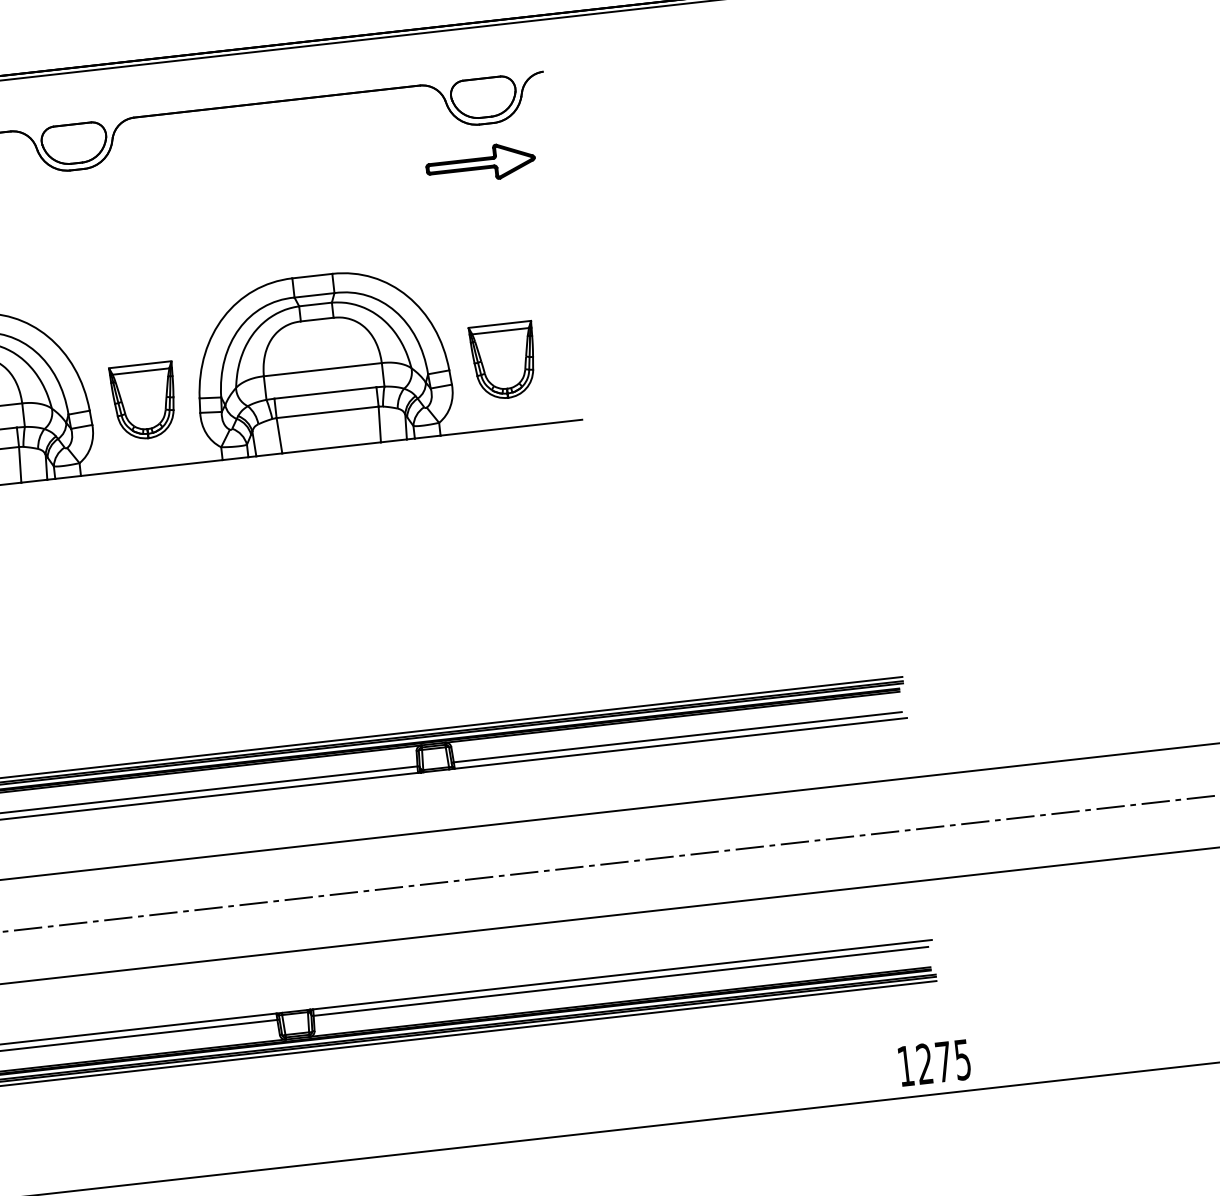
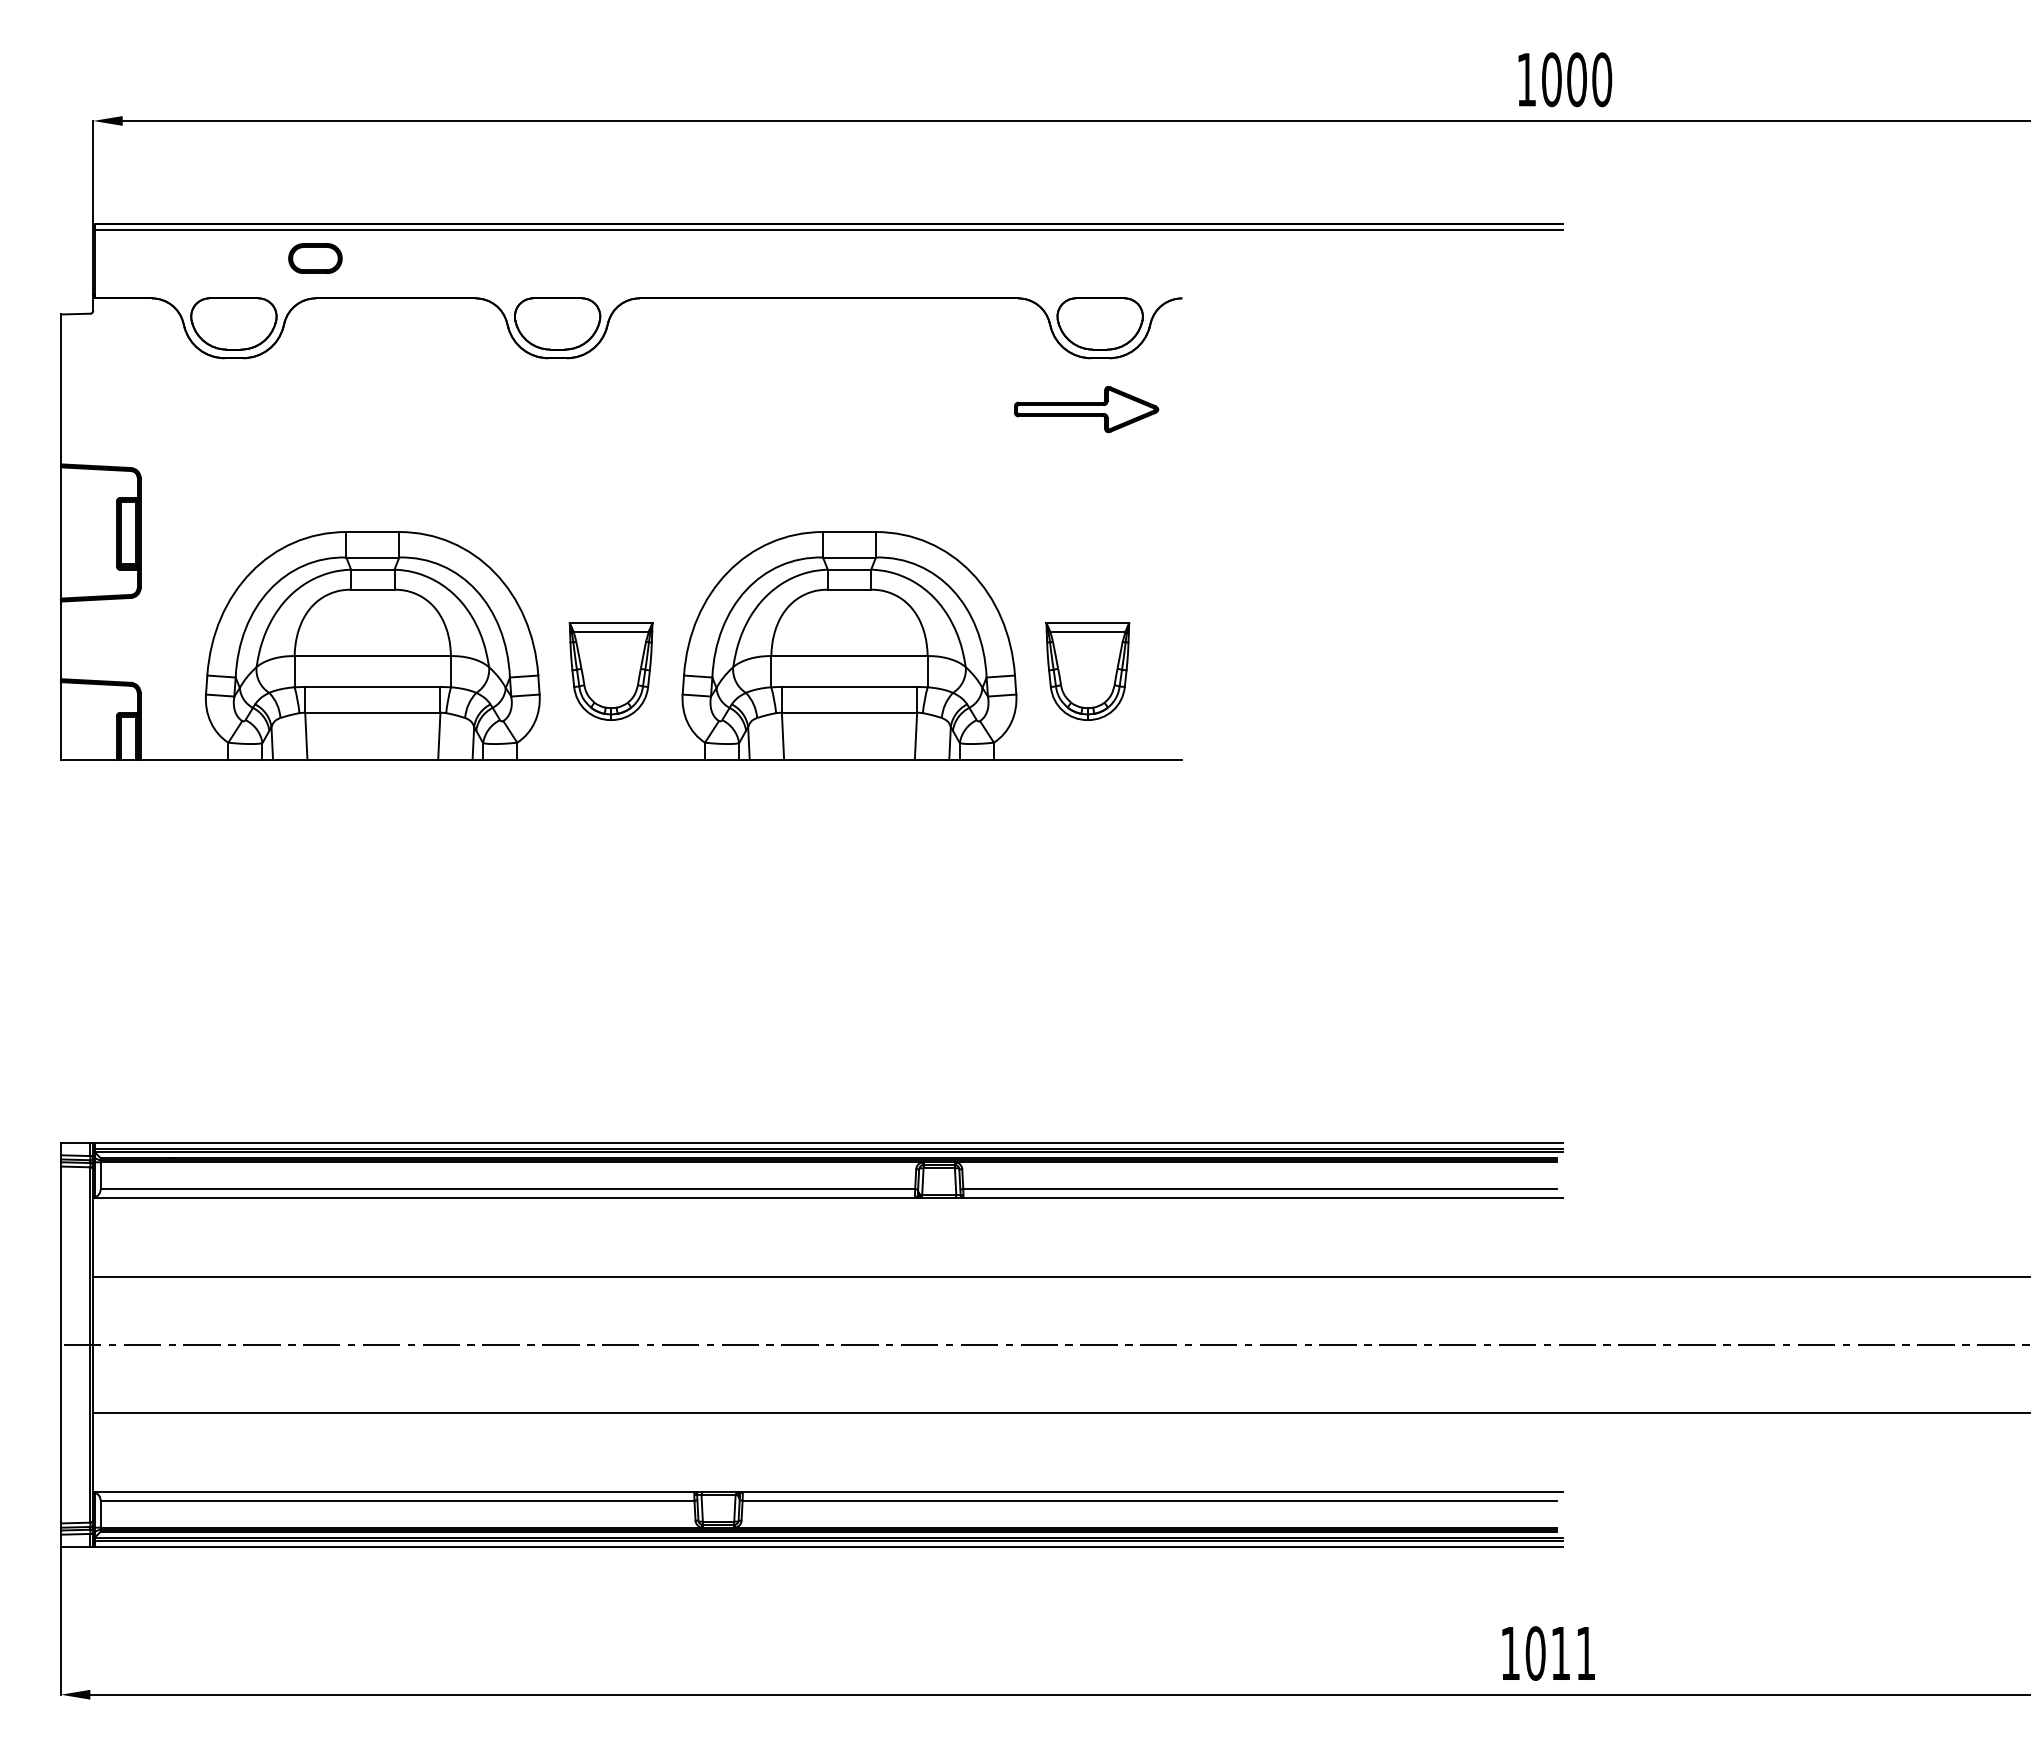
text: (943, 1061) -> (1560, 1653), 1275 -> 1011

